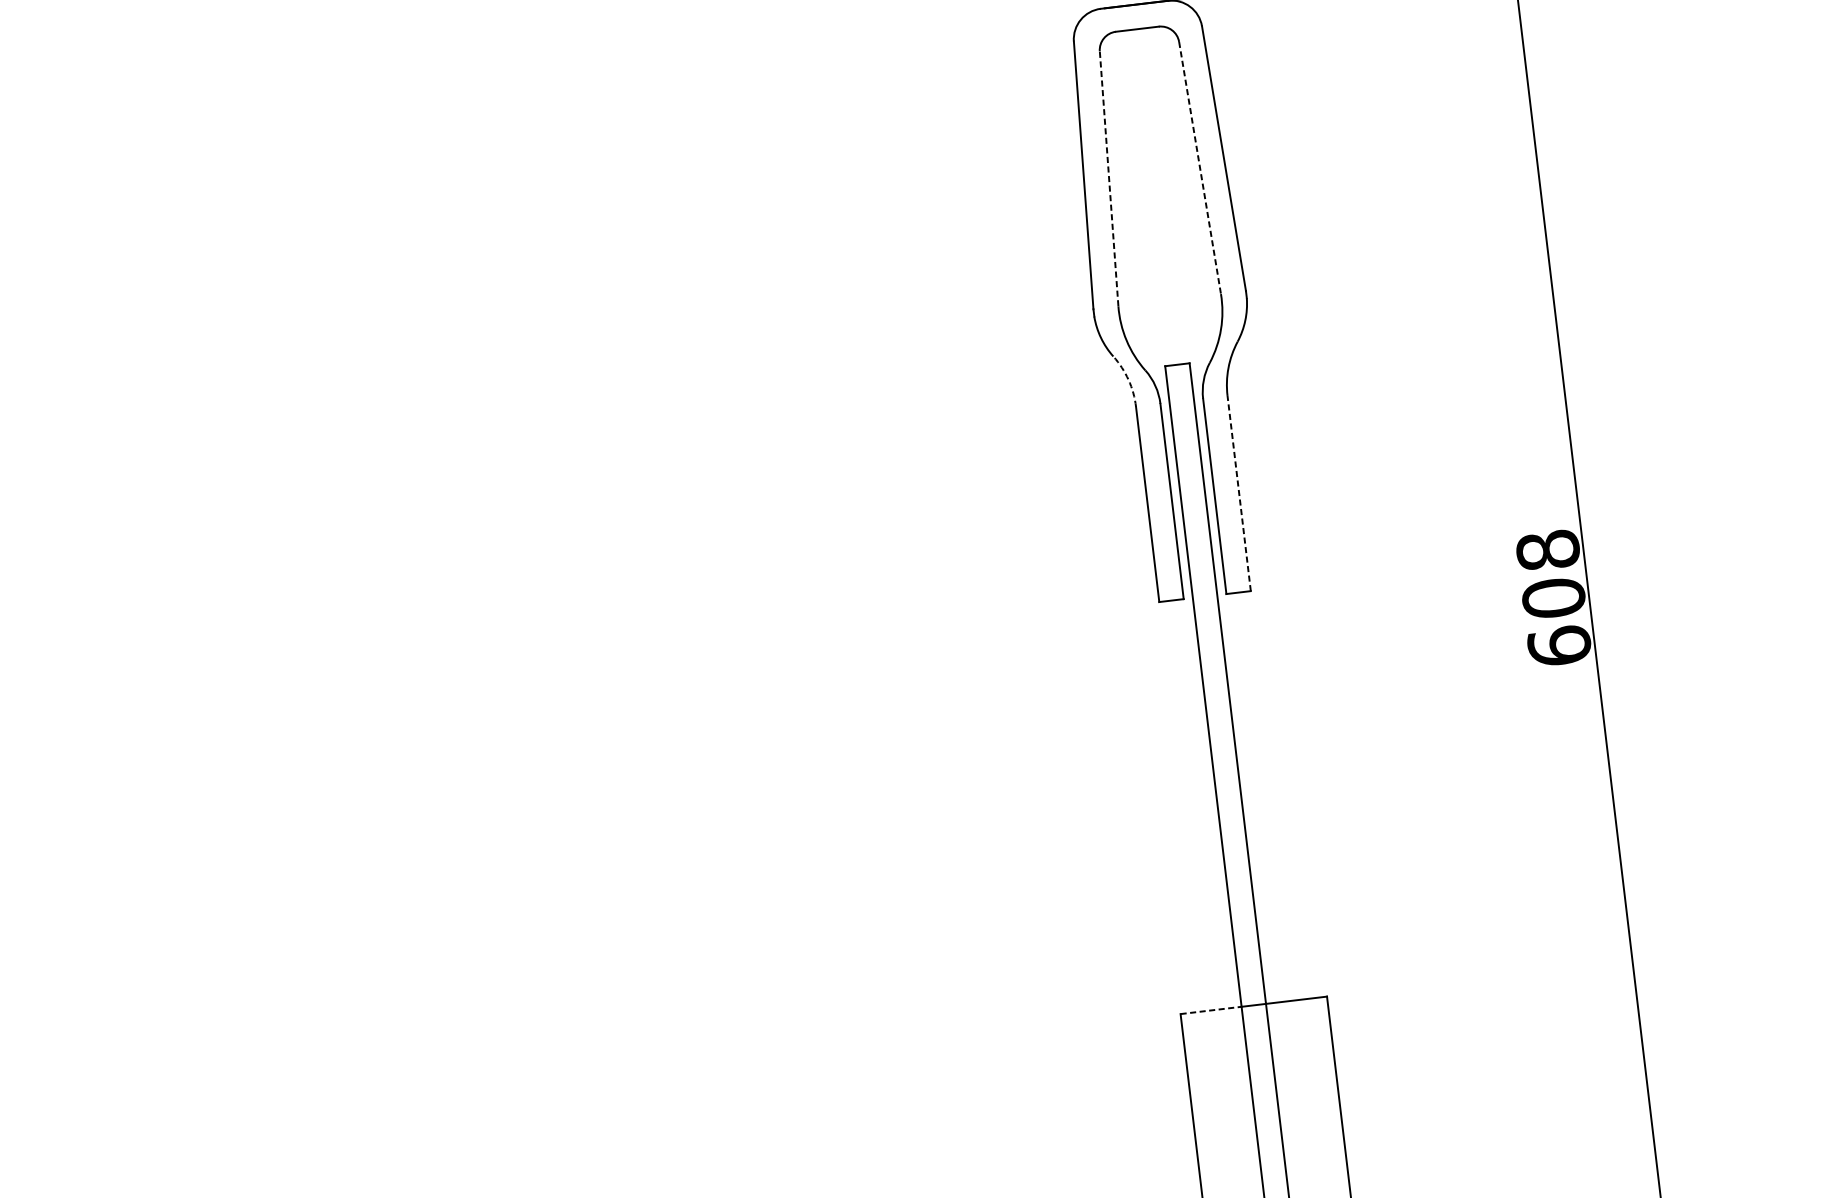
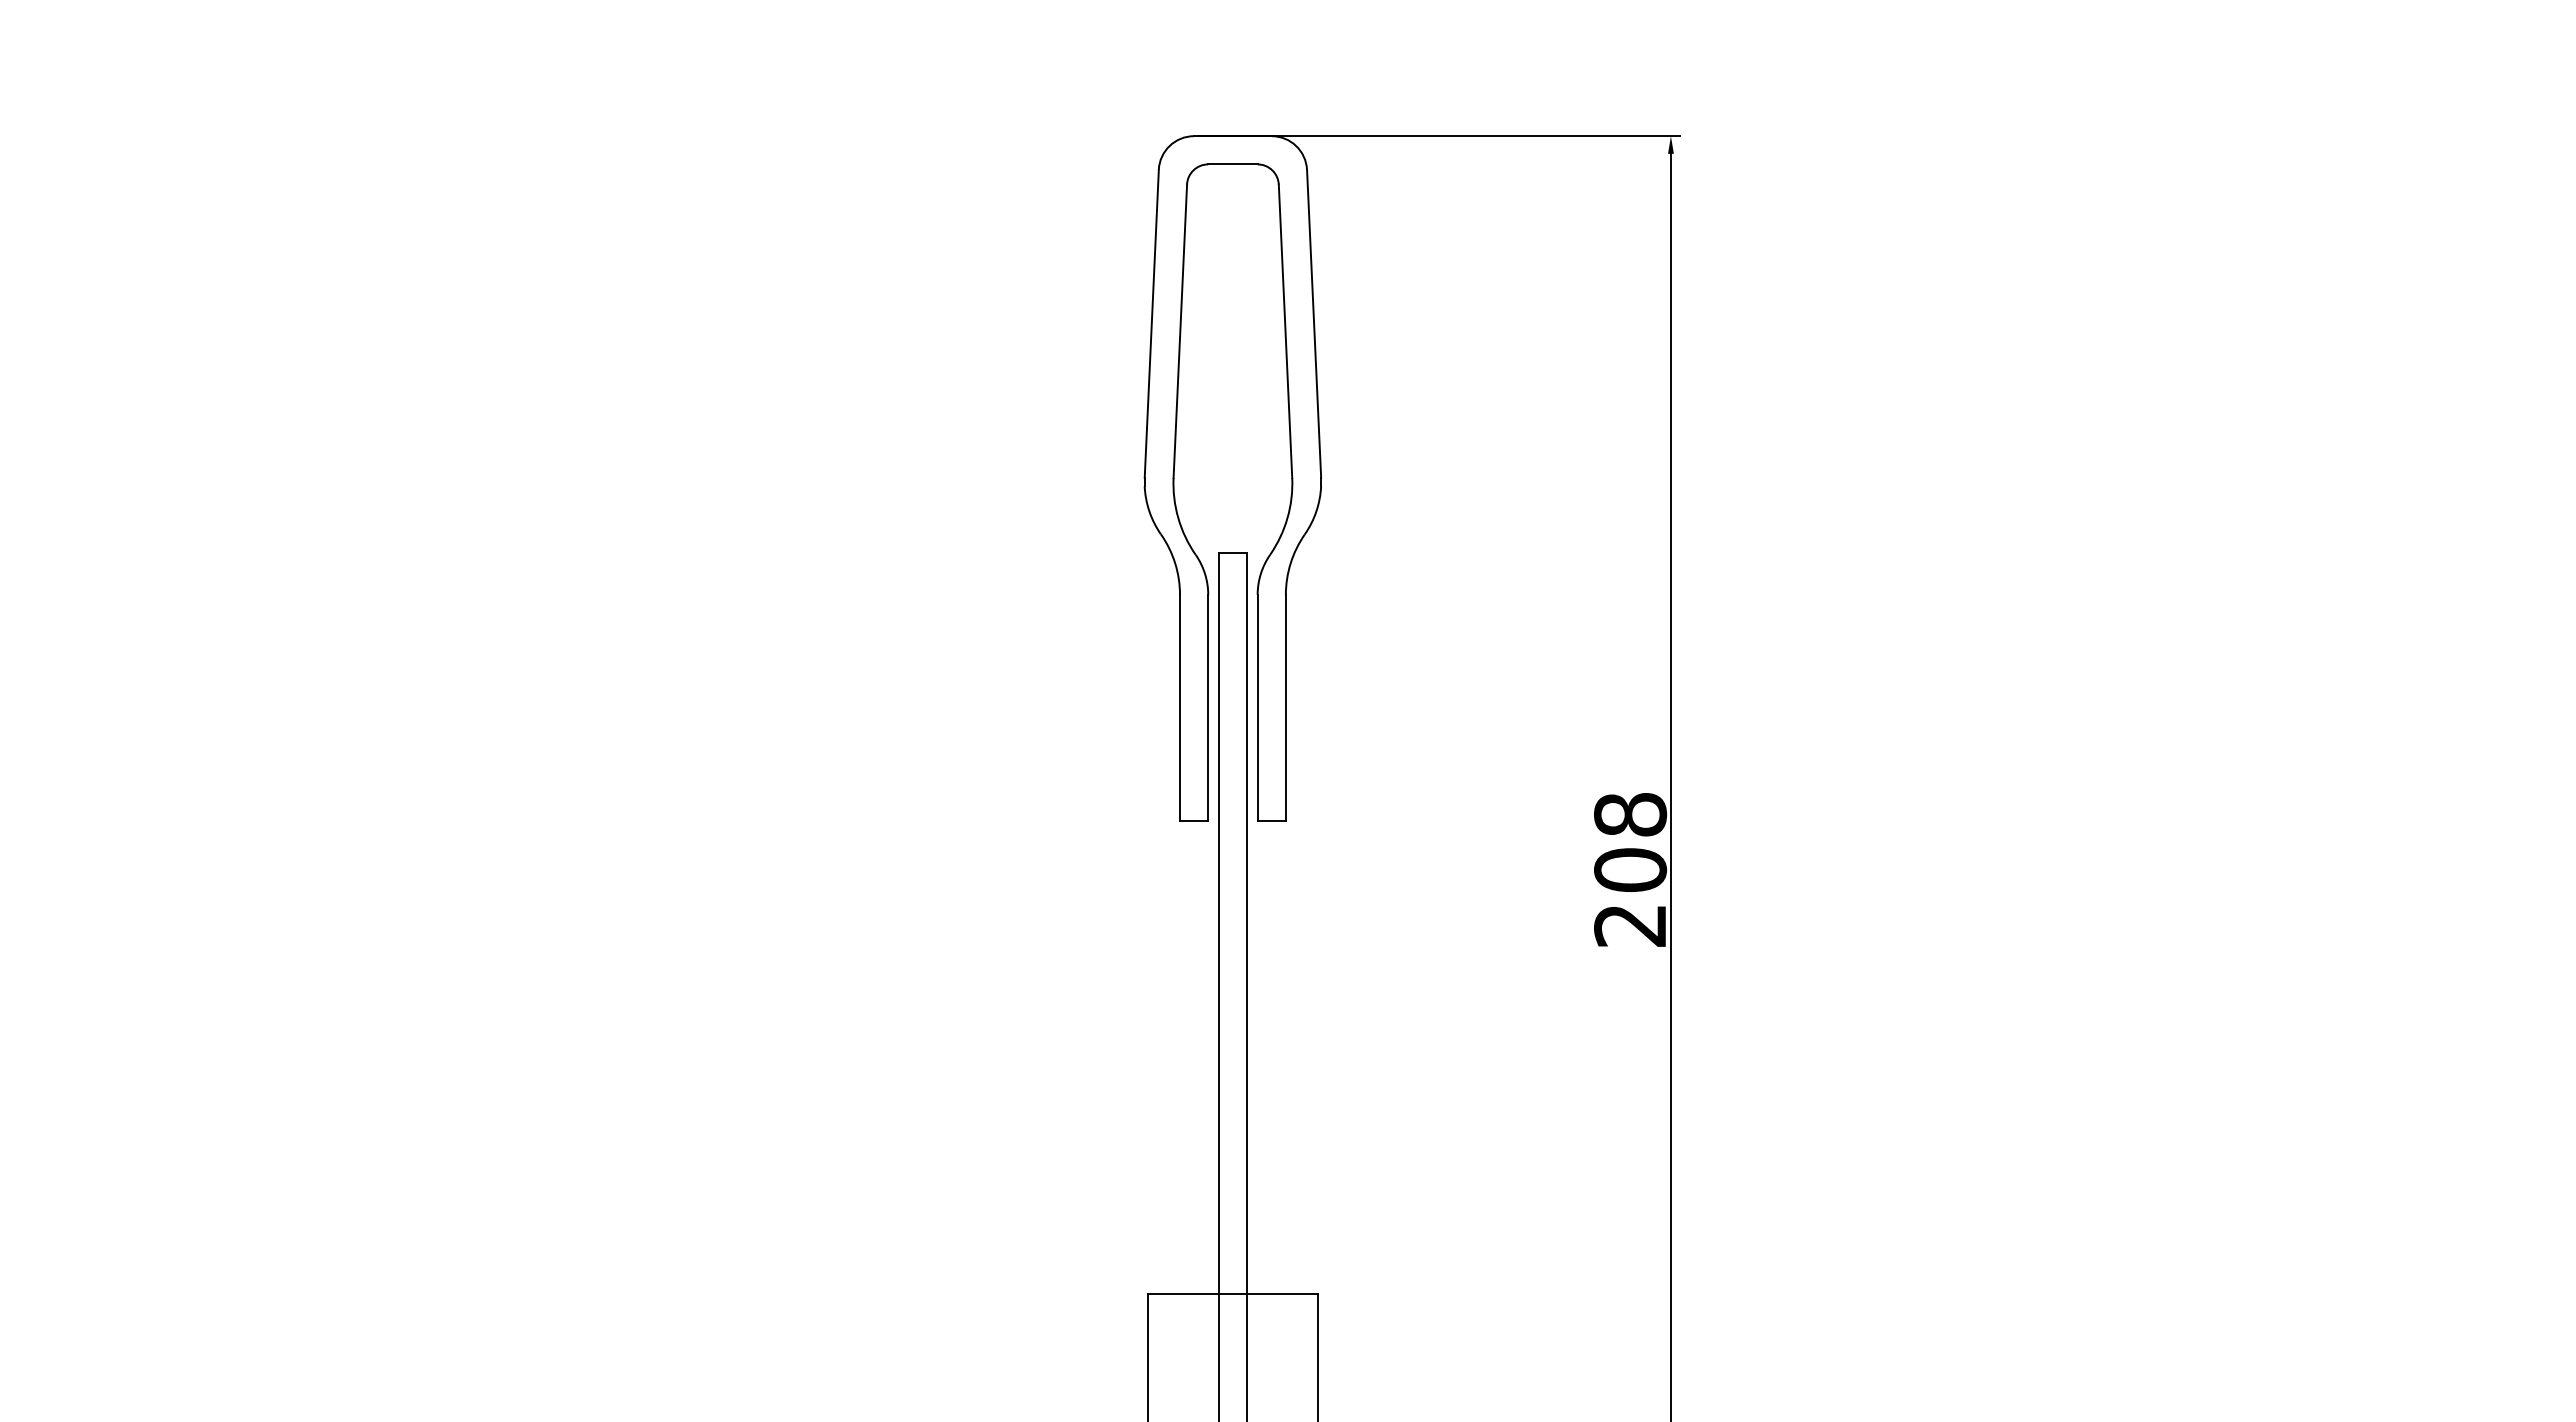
line: (1200, 168) -> (1285, 331), dashed -> solid
line: (1109, 179) -> (1180, 331), dashed -> solid
arc: (1128, 380) -> (1175, 563), dashed -> solid
line: (1238, 493) -> (1285, 707), dashed -> solid
text: (1559, 646) -> (1630, 925), 608 -> 208
line: (1211, 1010) -> (1184, 1293), dashed -> solid

